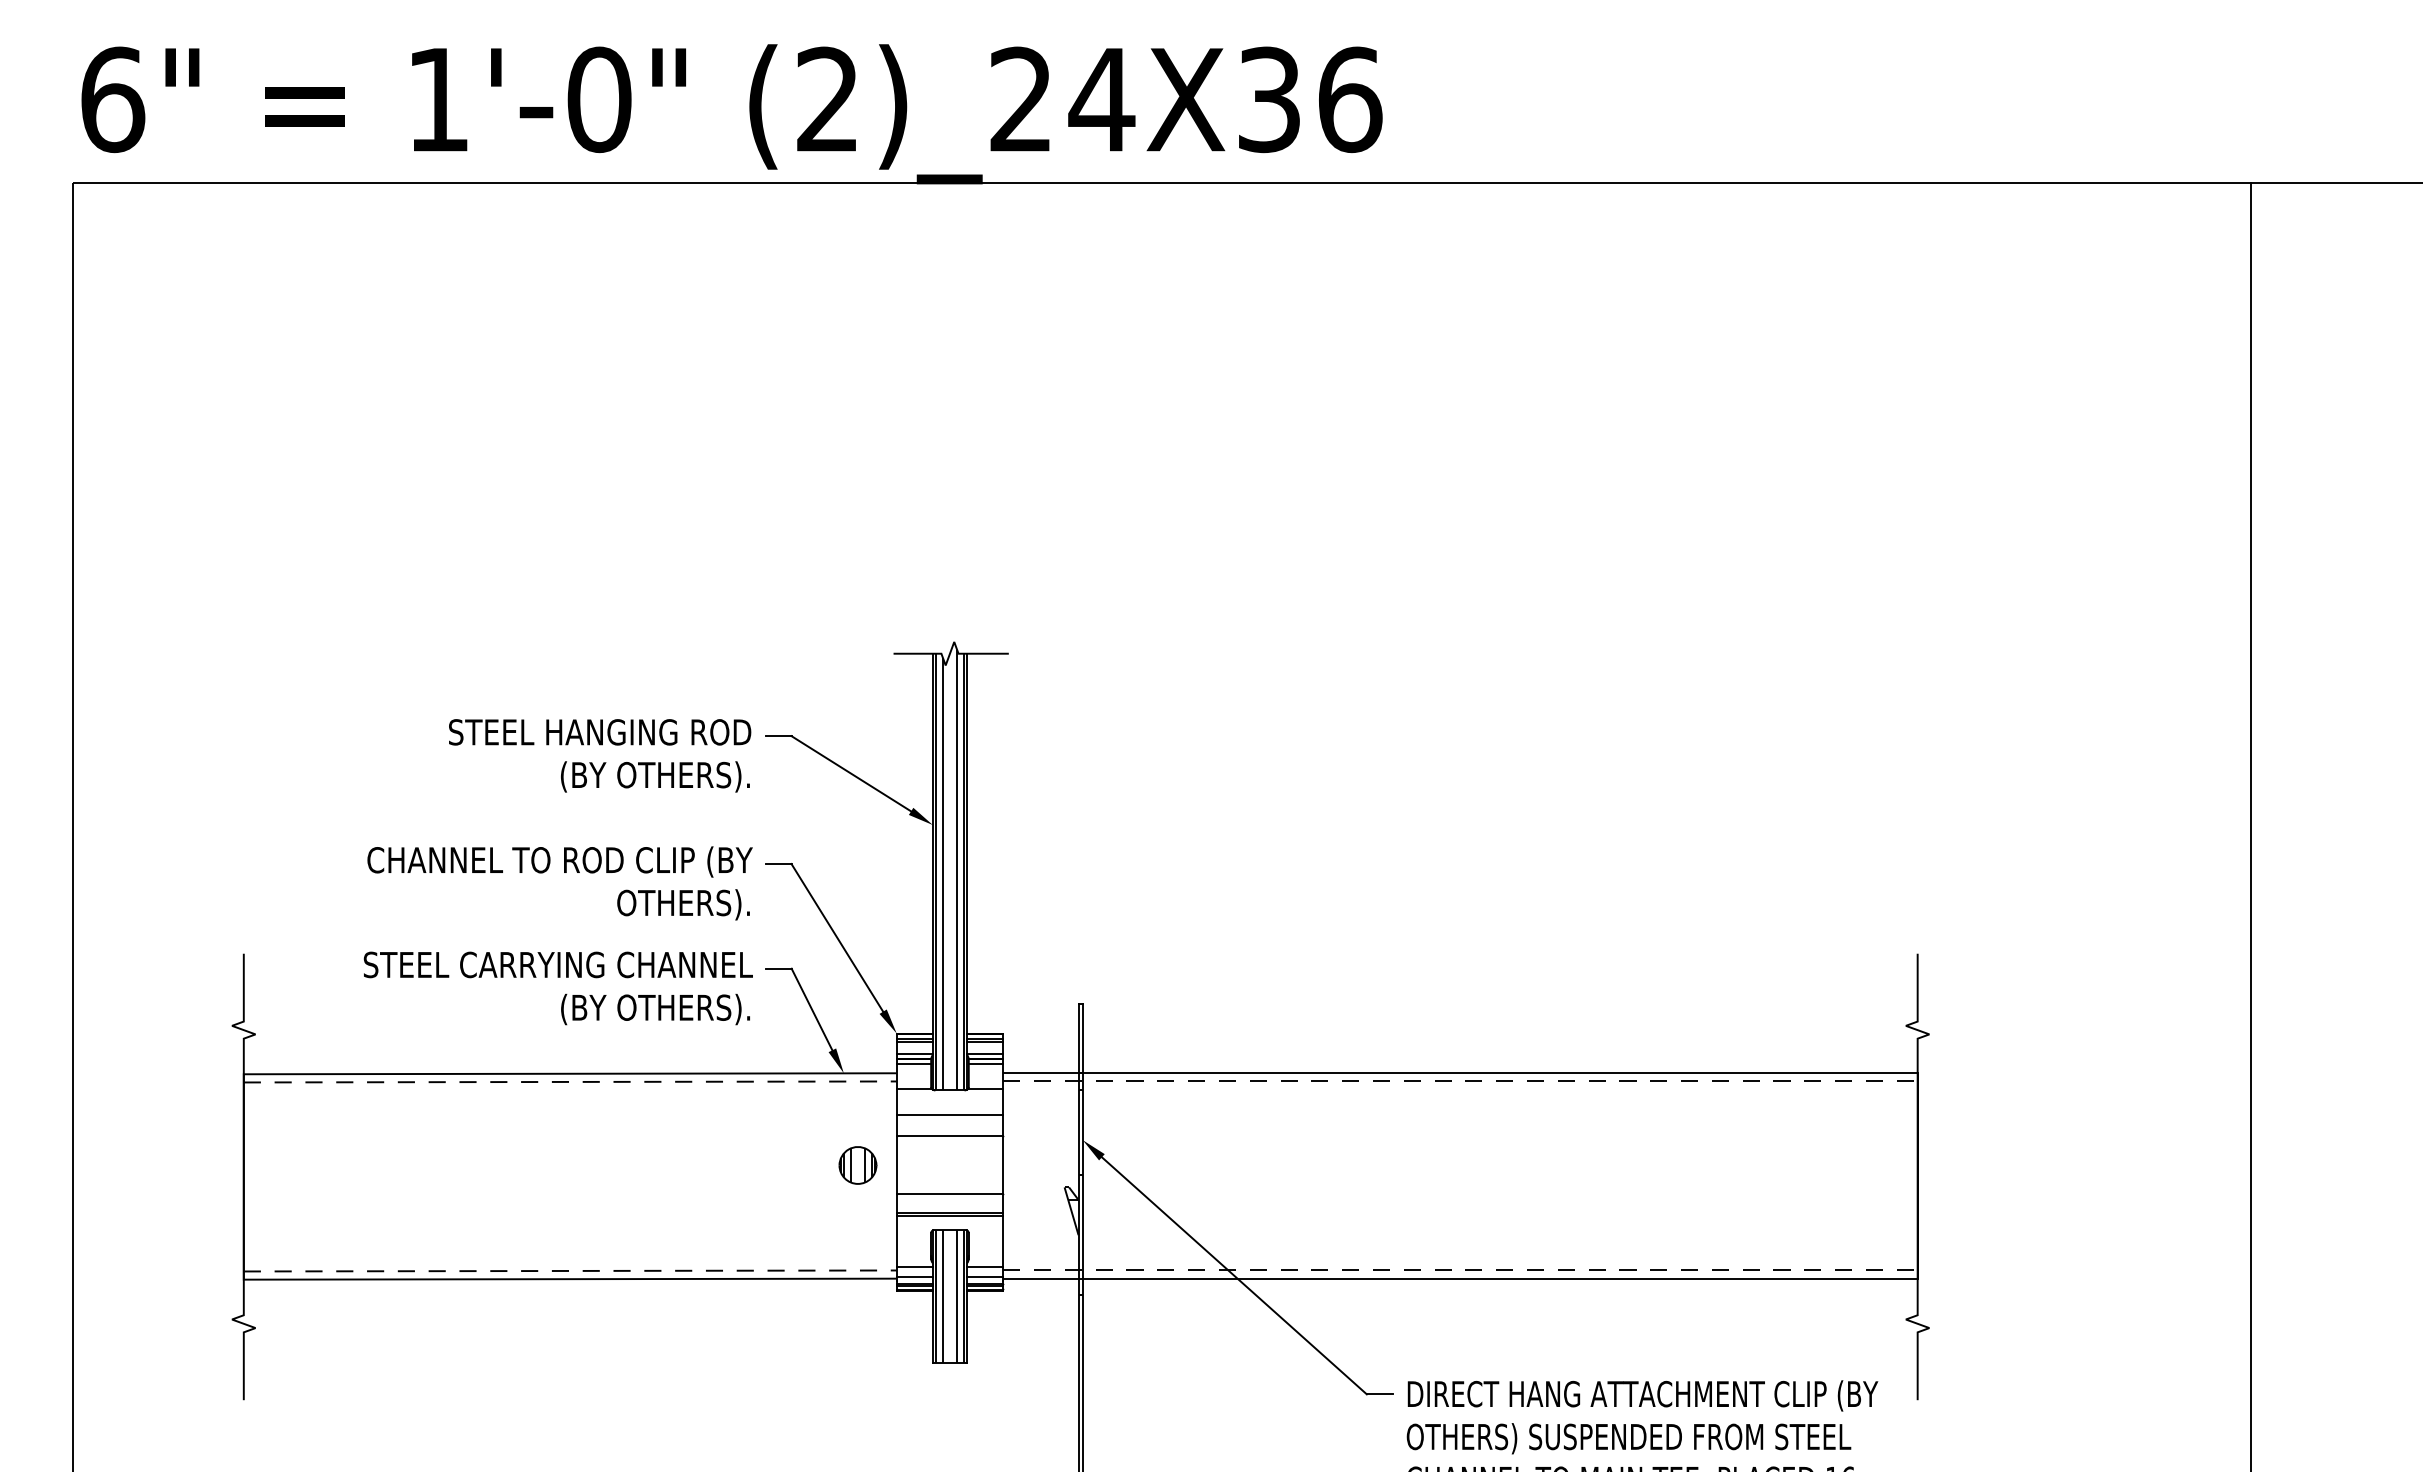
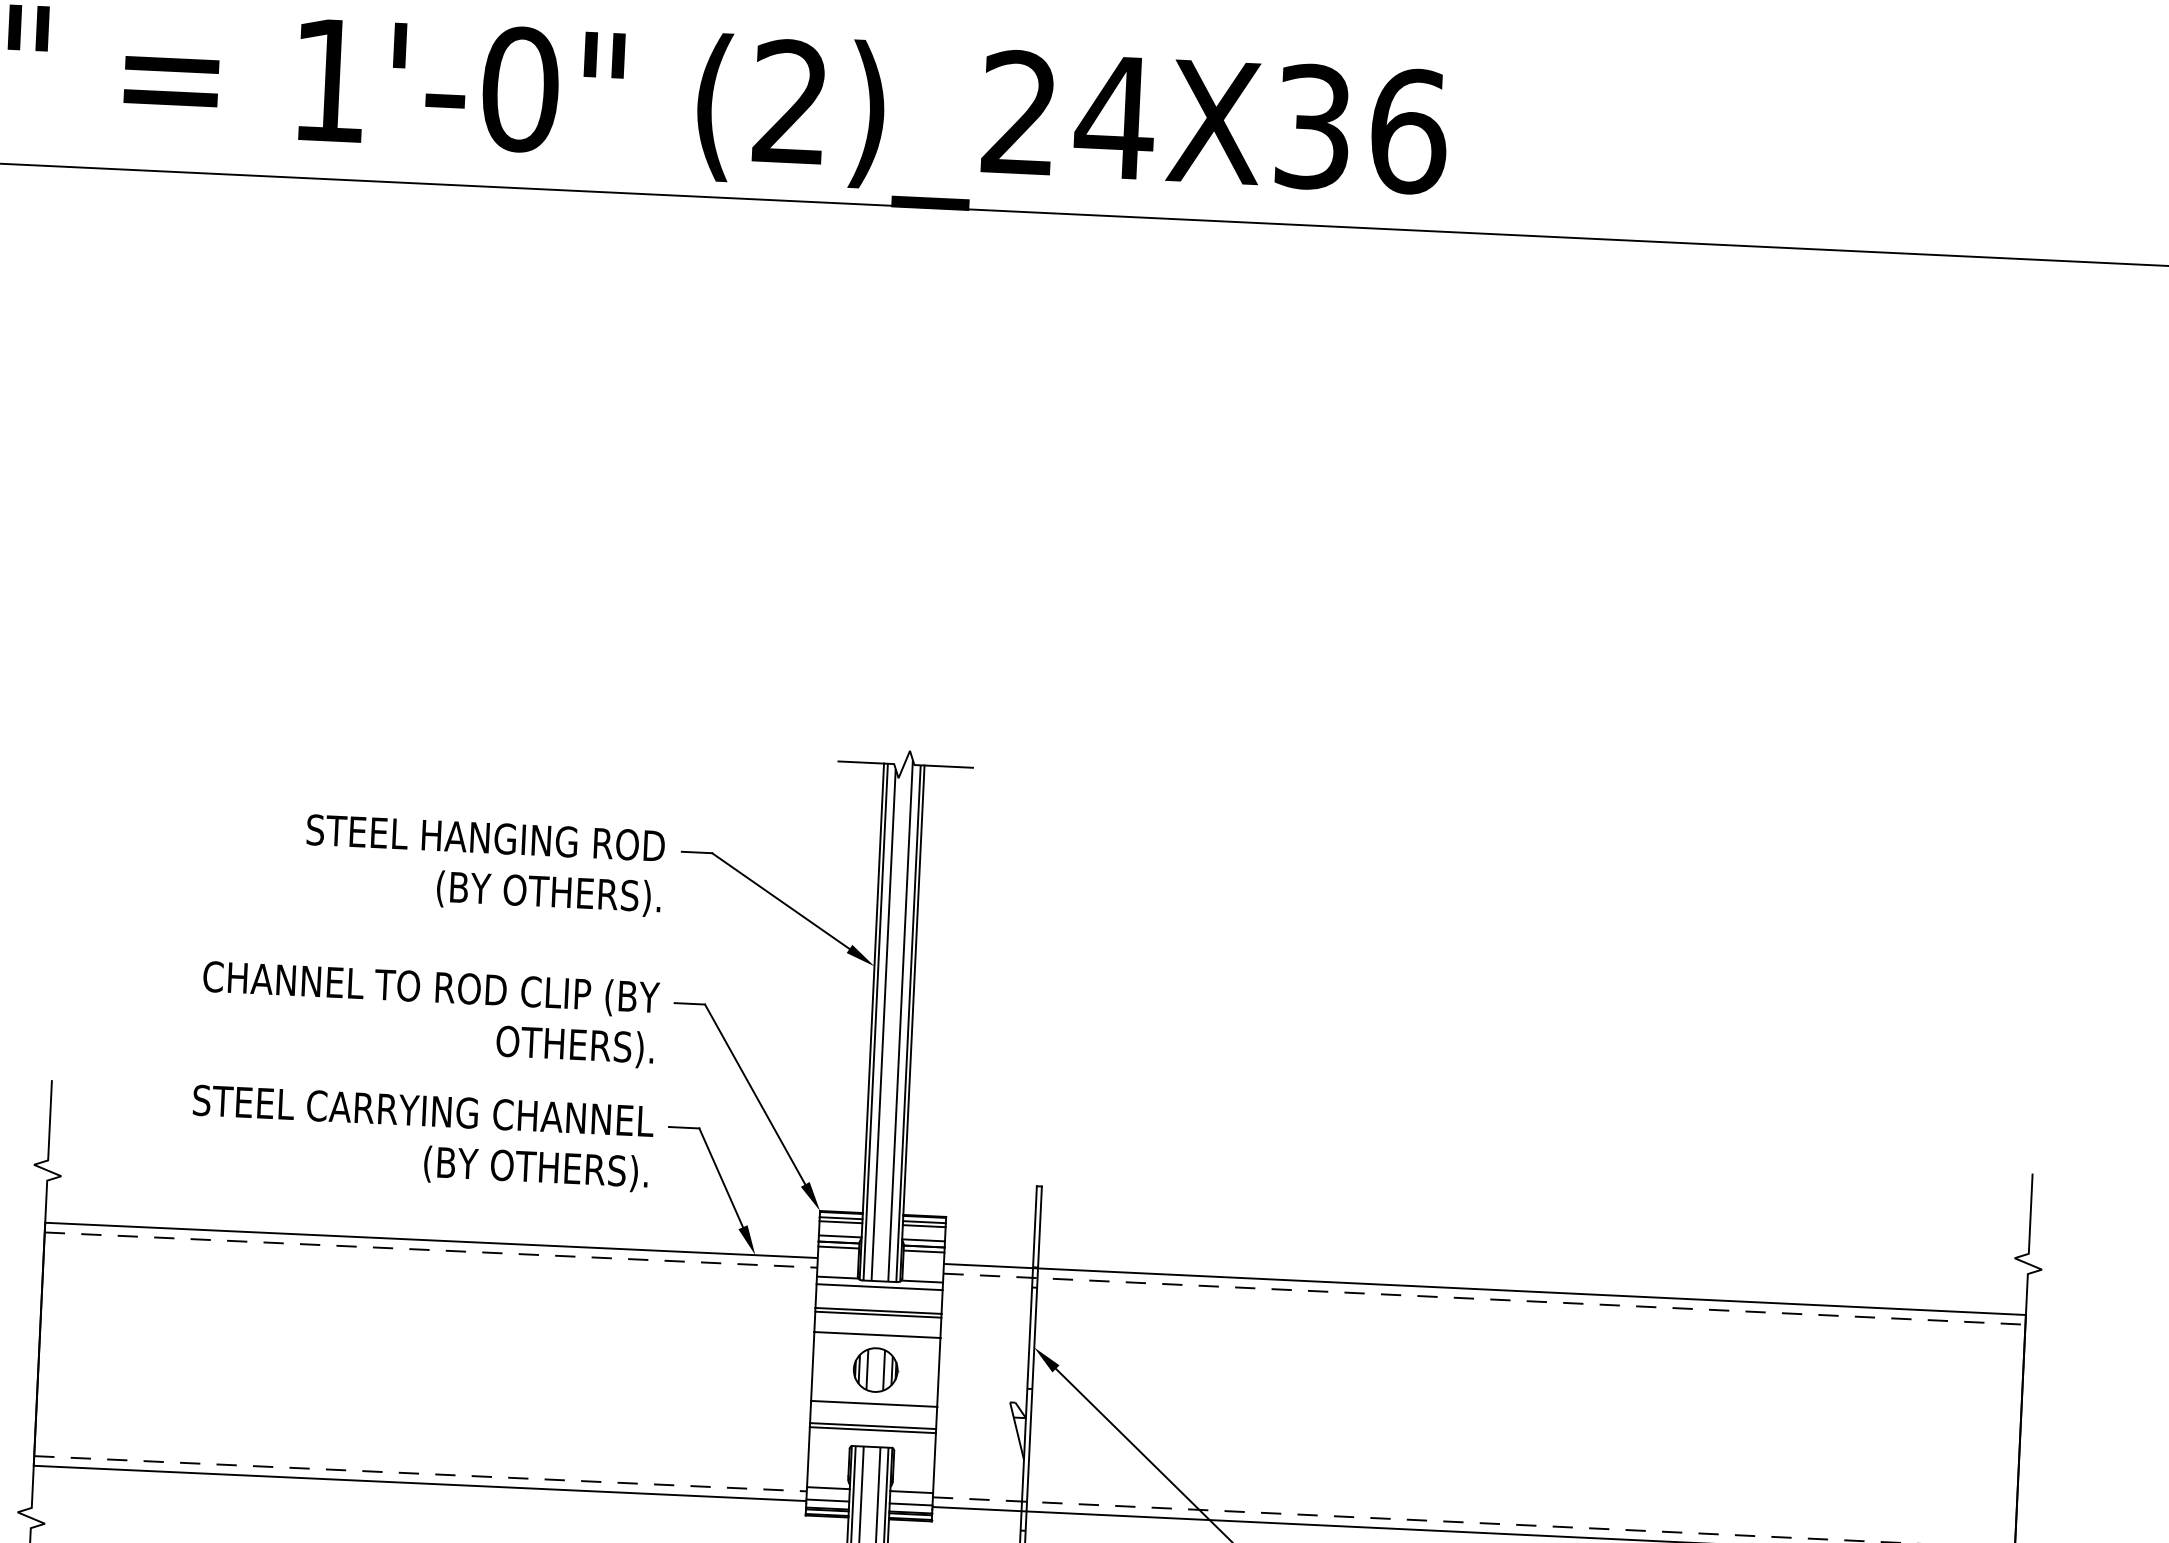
line: (949, 1095) -> (879, 1287), added
line: (949, 1118) -> (877, 1314), added
part: (857, 1165) -> (875, 1370), moved

